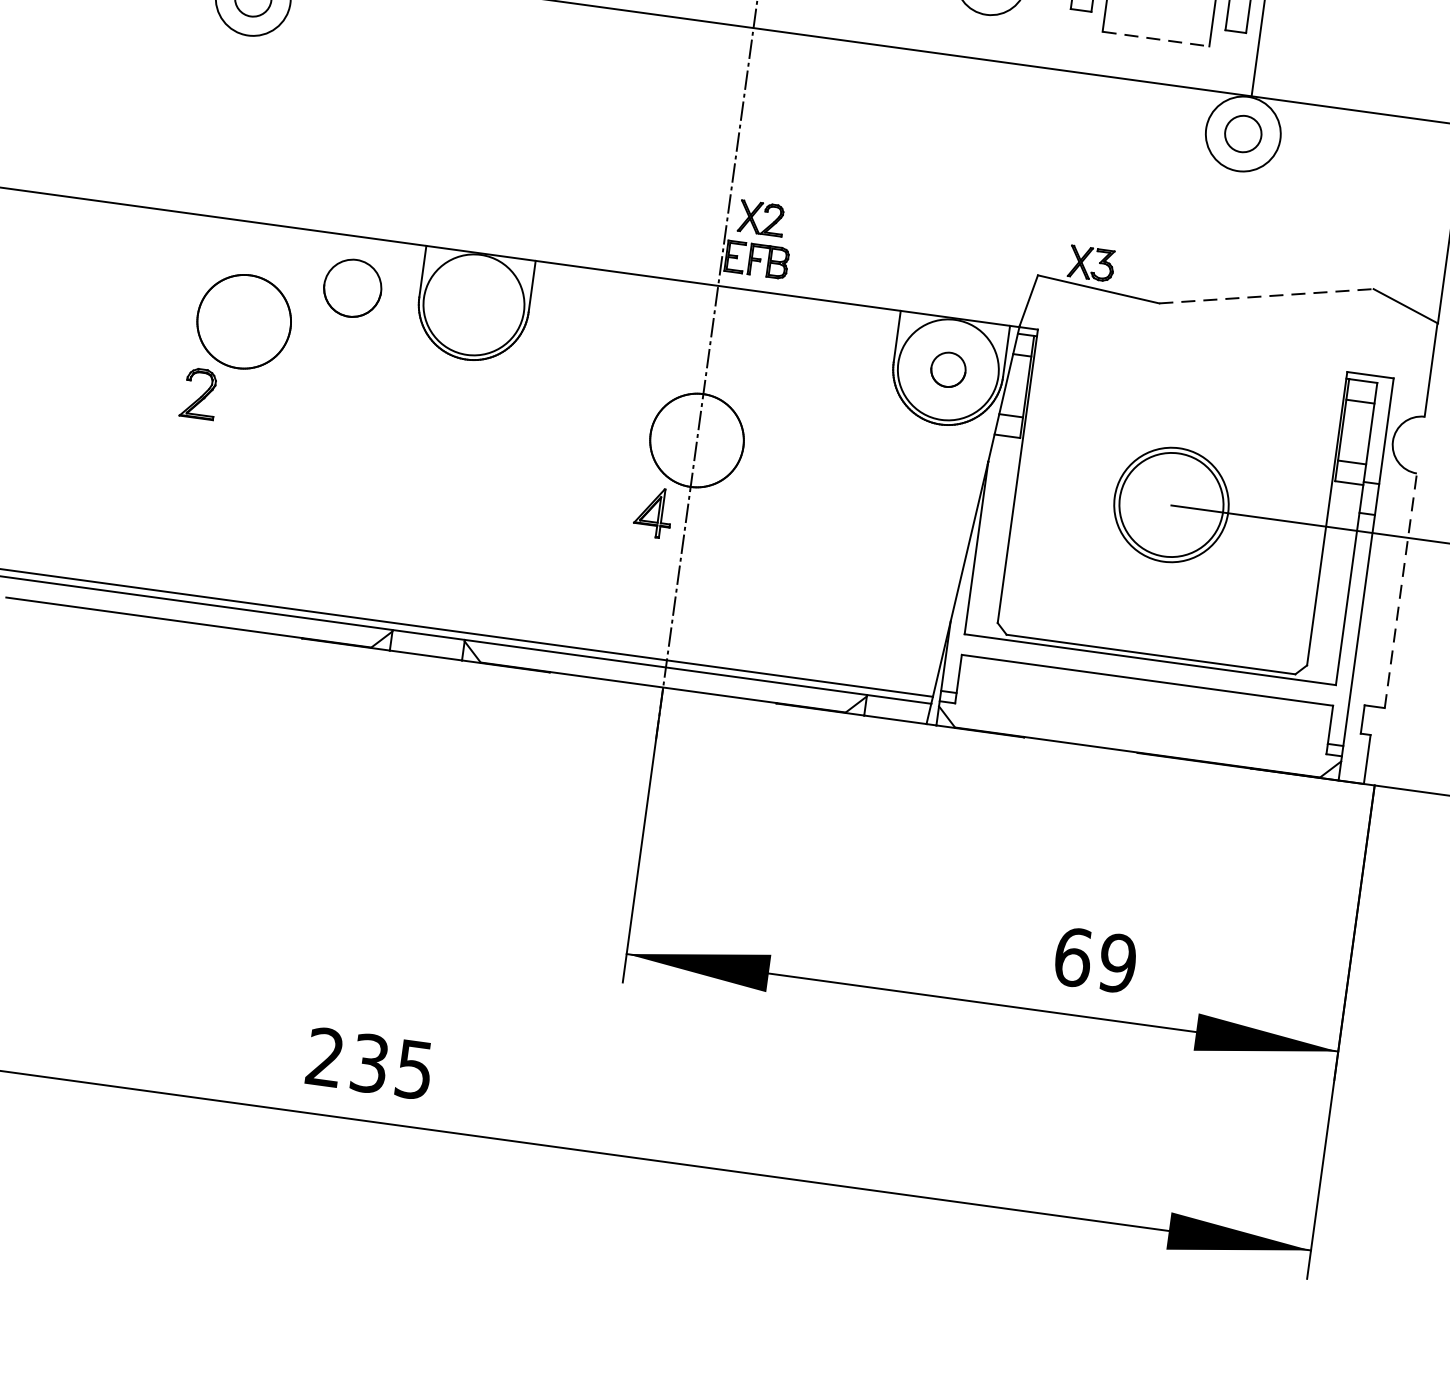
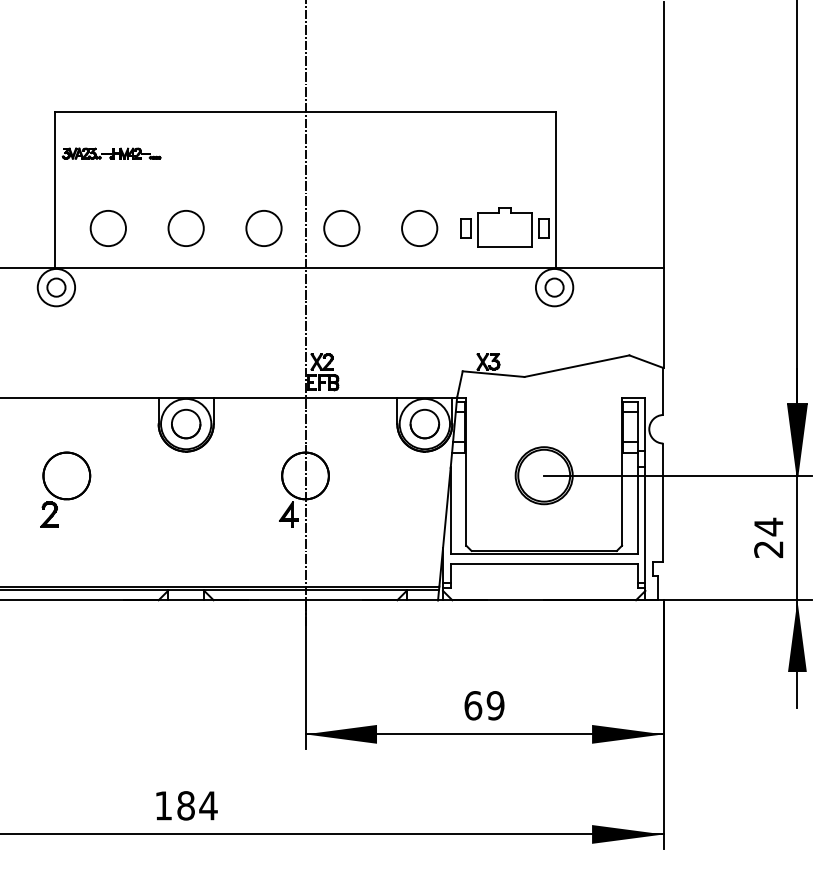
line: (1156, 38) -> (505, 246), dashed -> solid
part: (353, 287) -> (186, 423), moved
line: (1267, 296) -> (577, 366), dashed -> solid
part: (237, 348) -> (65, 489), moved
part: (947, 368) -> (424, 423), size x1.67
line: (1401, 590) -> (663, 502), dashed -> solid
text: (1095, 959) -> (484, 705), moved
text: (370, 1063) -> (186, 805), 235 -> 184

